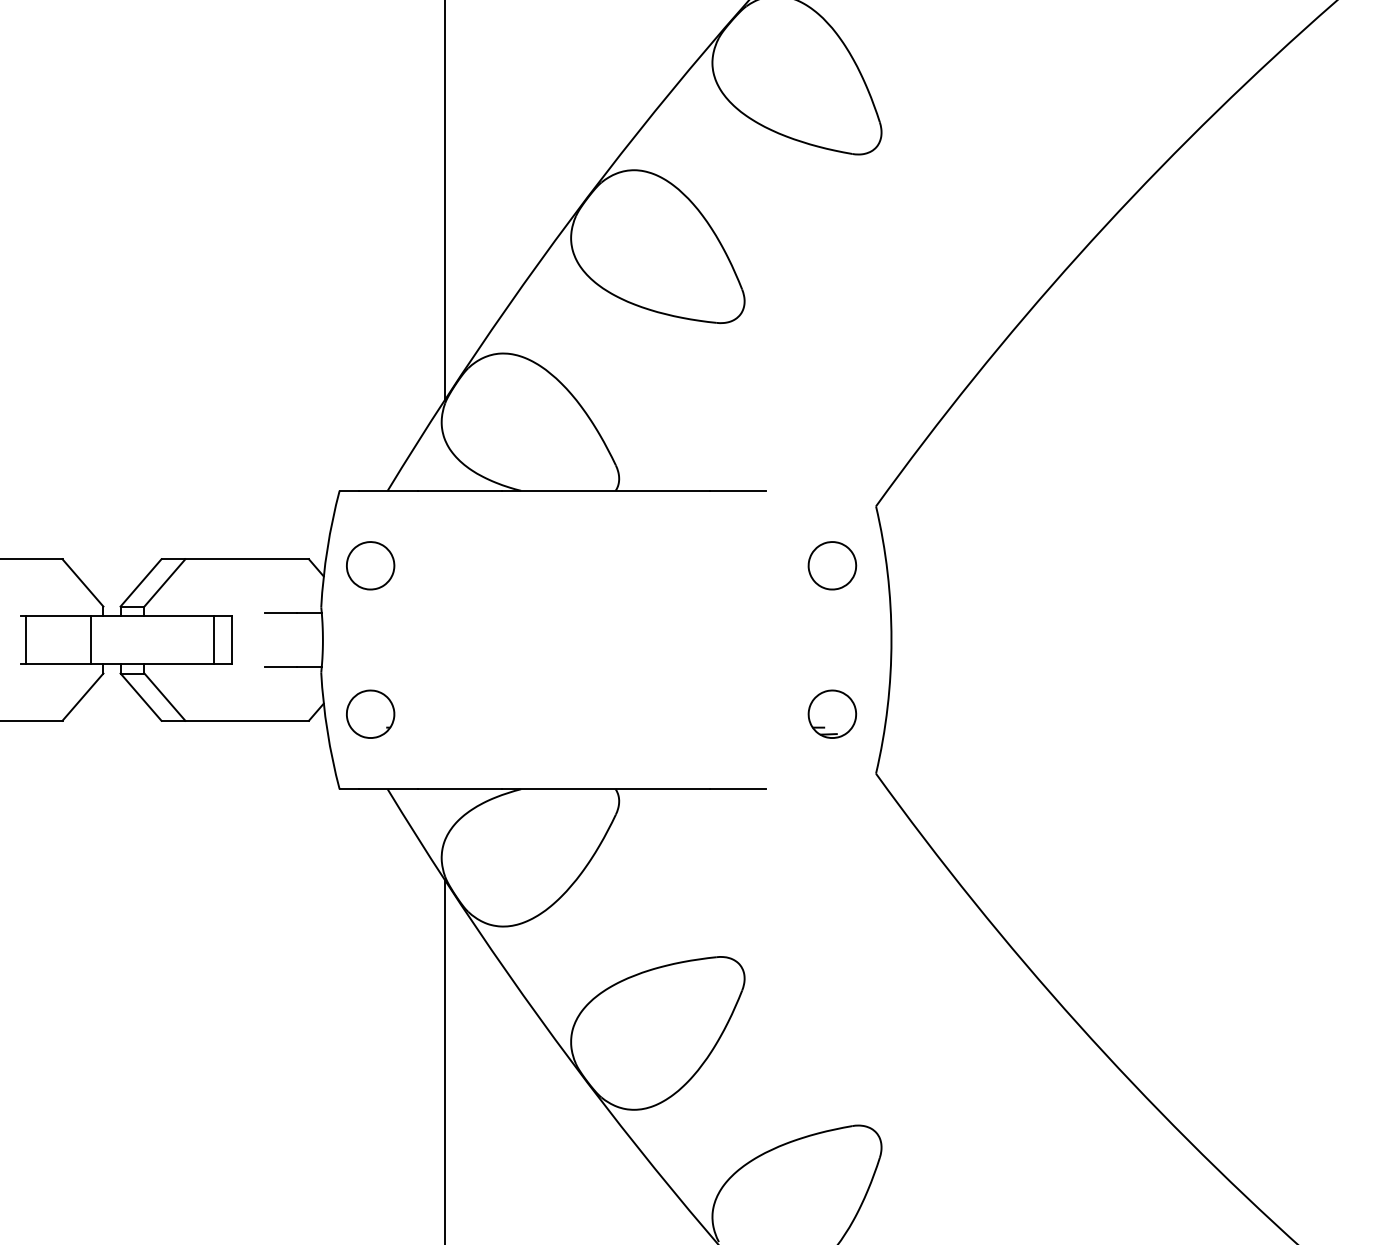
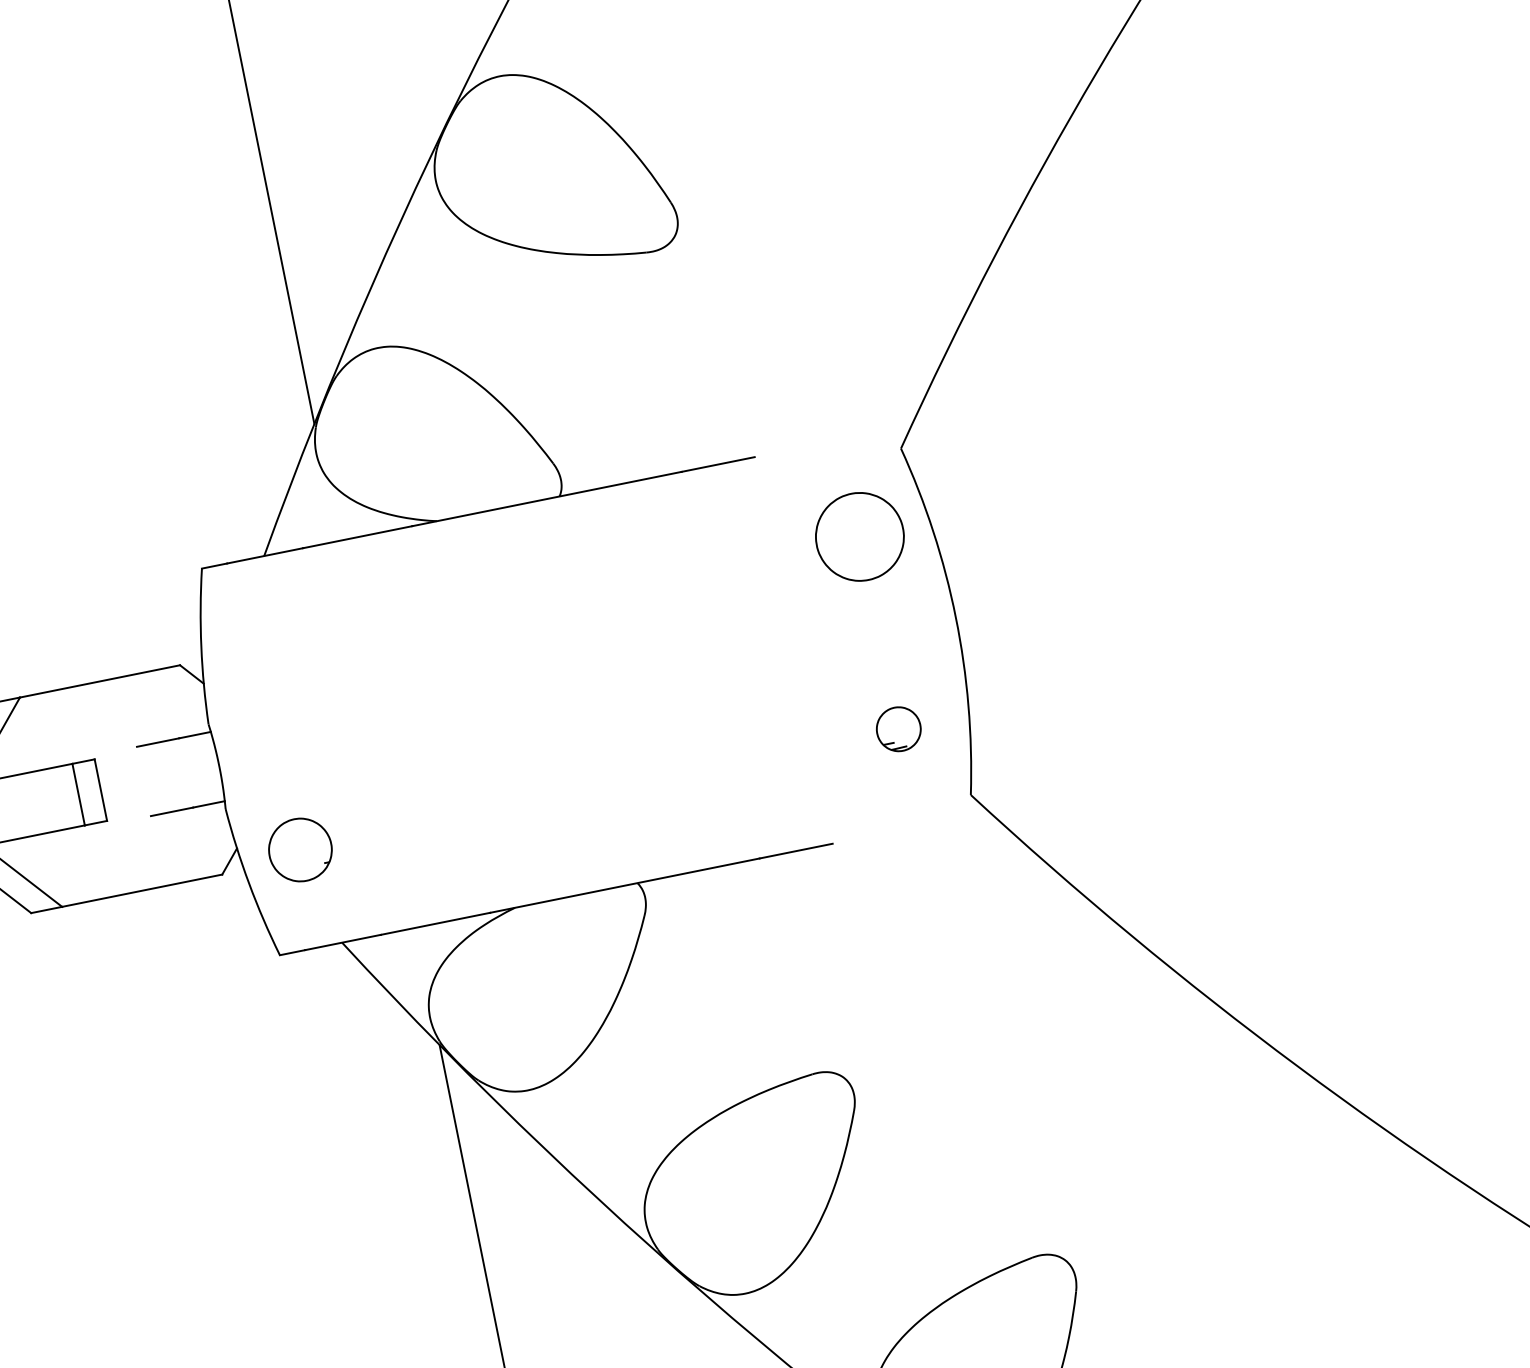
part: (370, 565) -> (261, 657), removed
part: (832, 565) -> (860, 536), size x1.4
part: (832, 713) -> (898, 728), size x0.7

